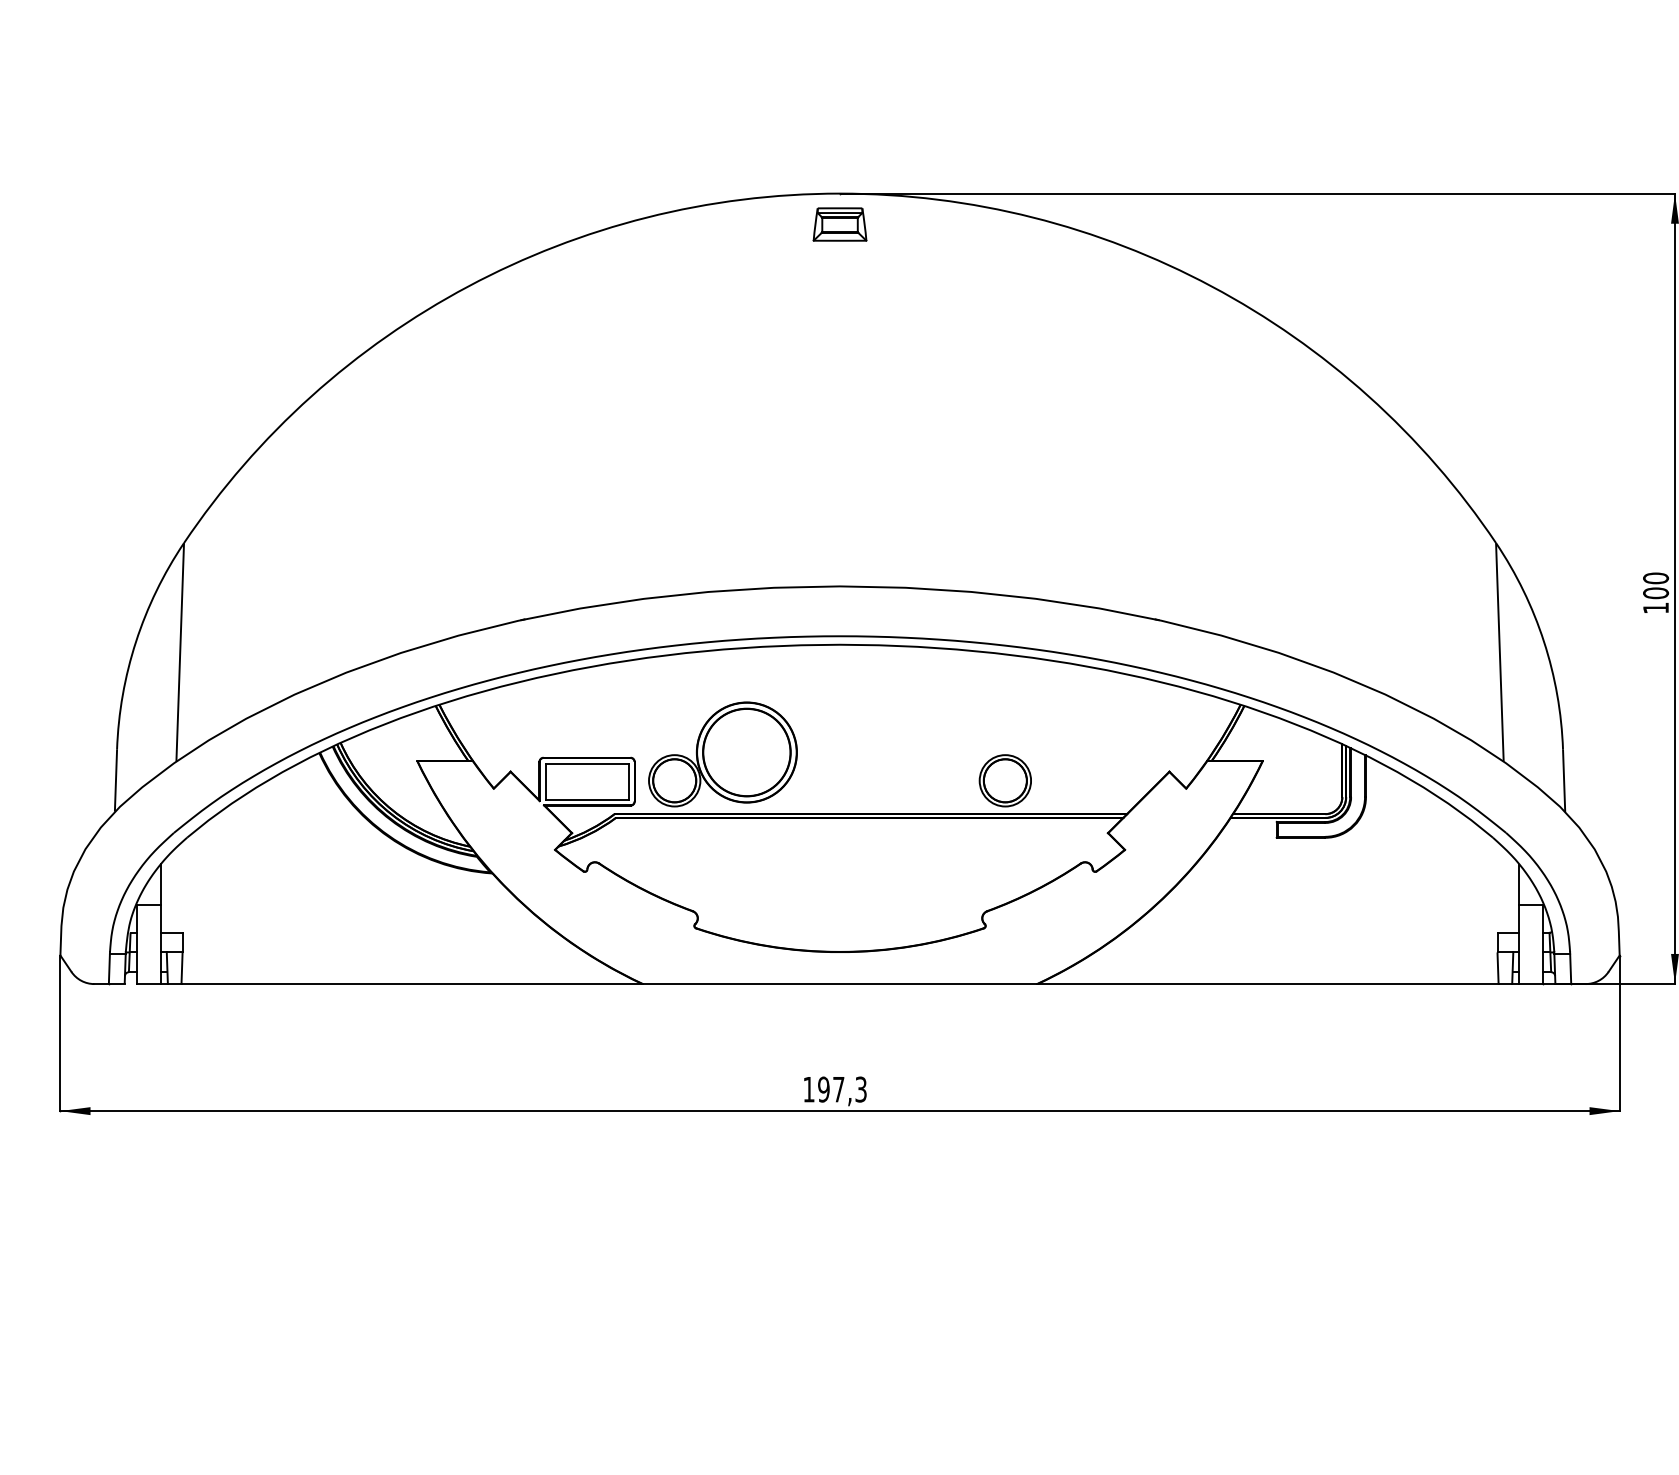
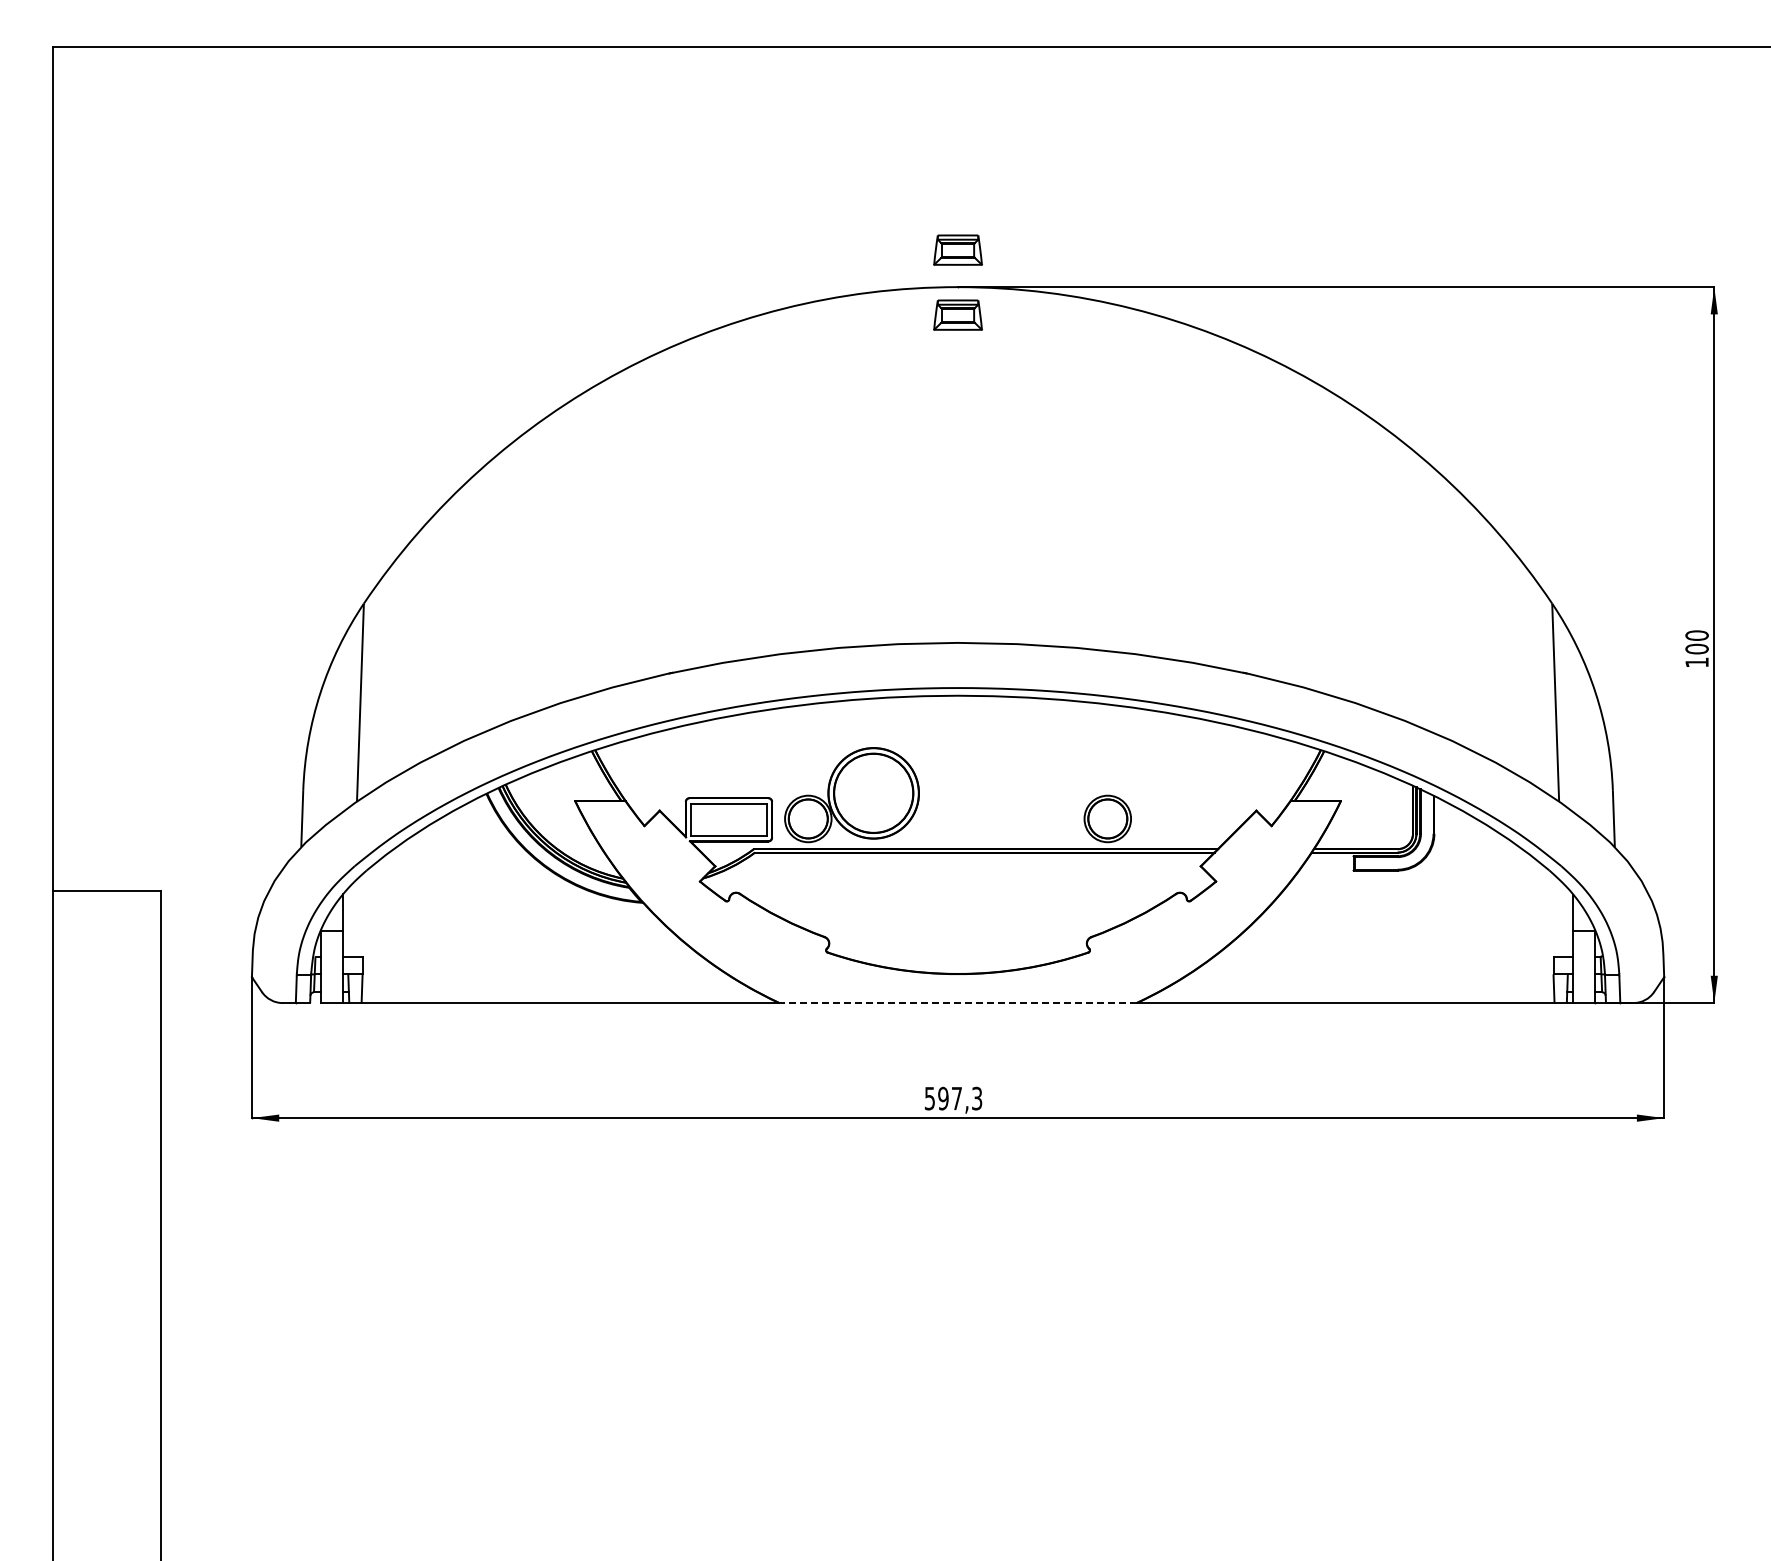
part: (839, 152) -> (957, 249), added
line: (840, 984) -> (958, 1003), solid -> dashed
text: (808, 1089) -> (929, 1098), 197,3 -> 597,3

